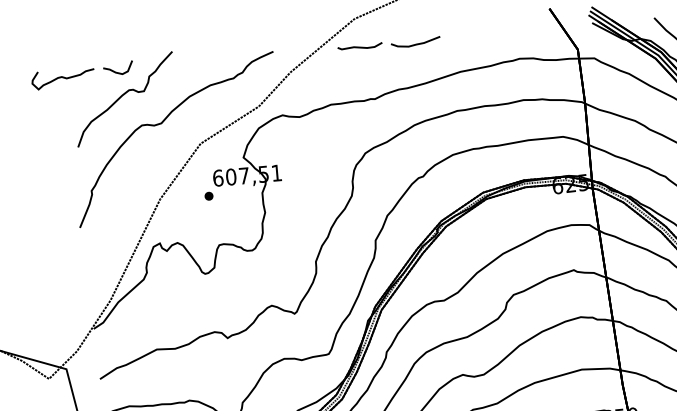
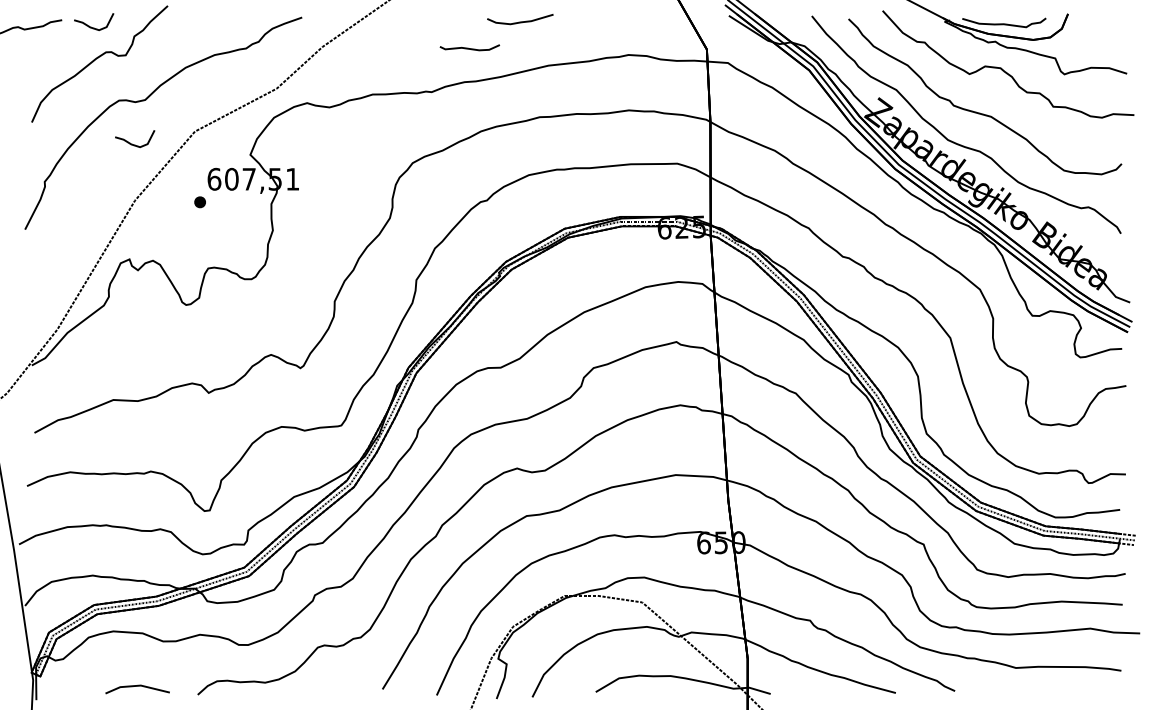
curve: (416, 43) -> (520, 21), moved
curve: (359, 46) -> (468, 47), moved
curve: (154, 156) -> (132, 143), added

